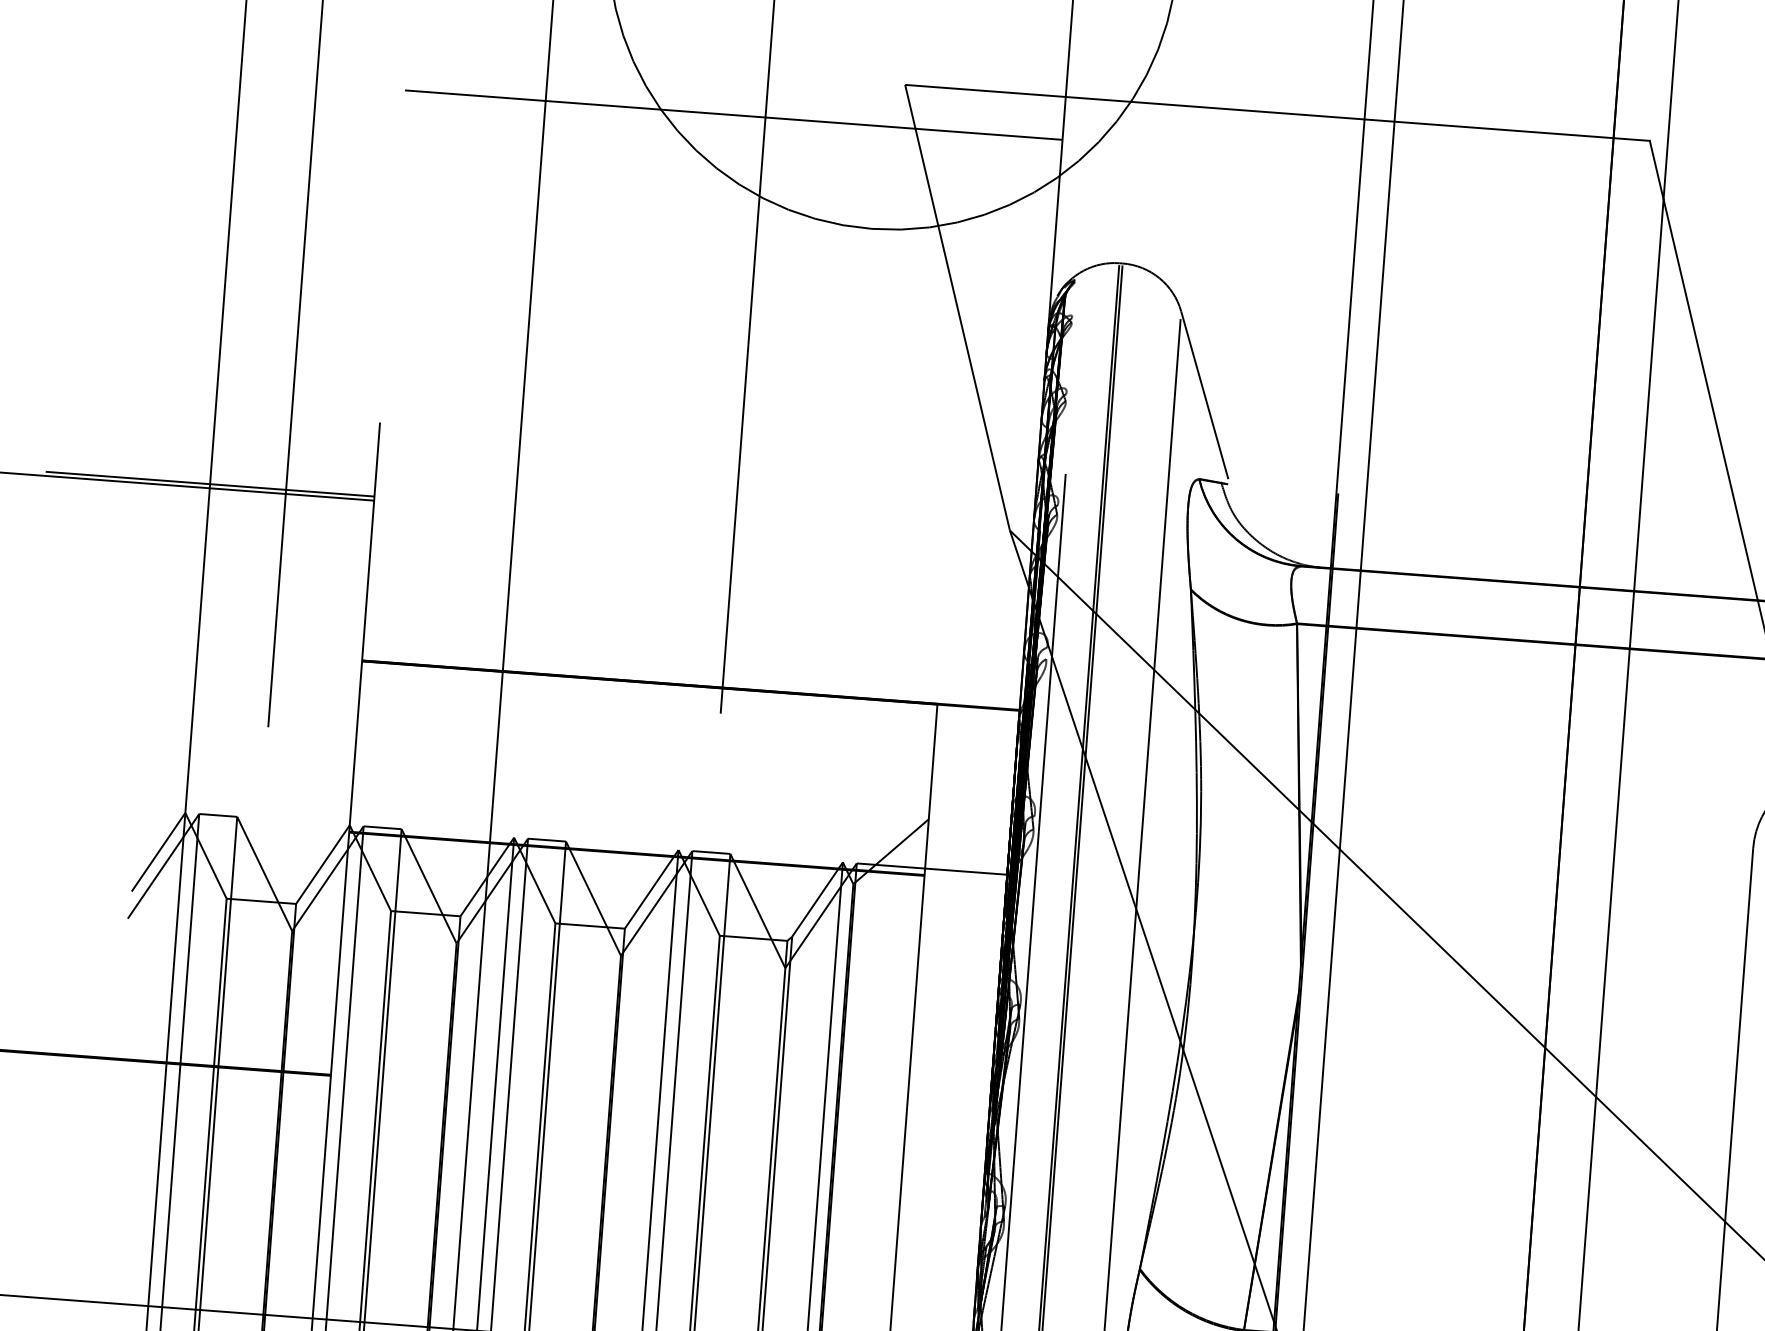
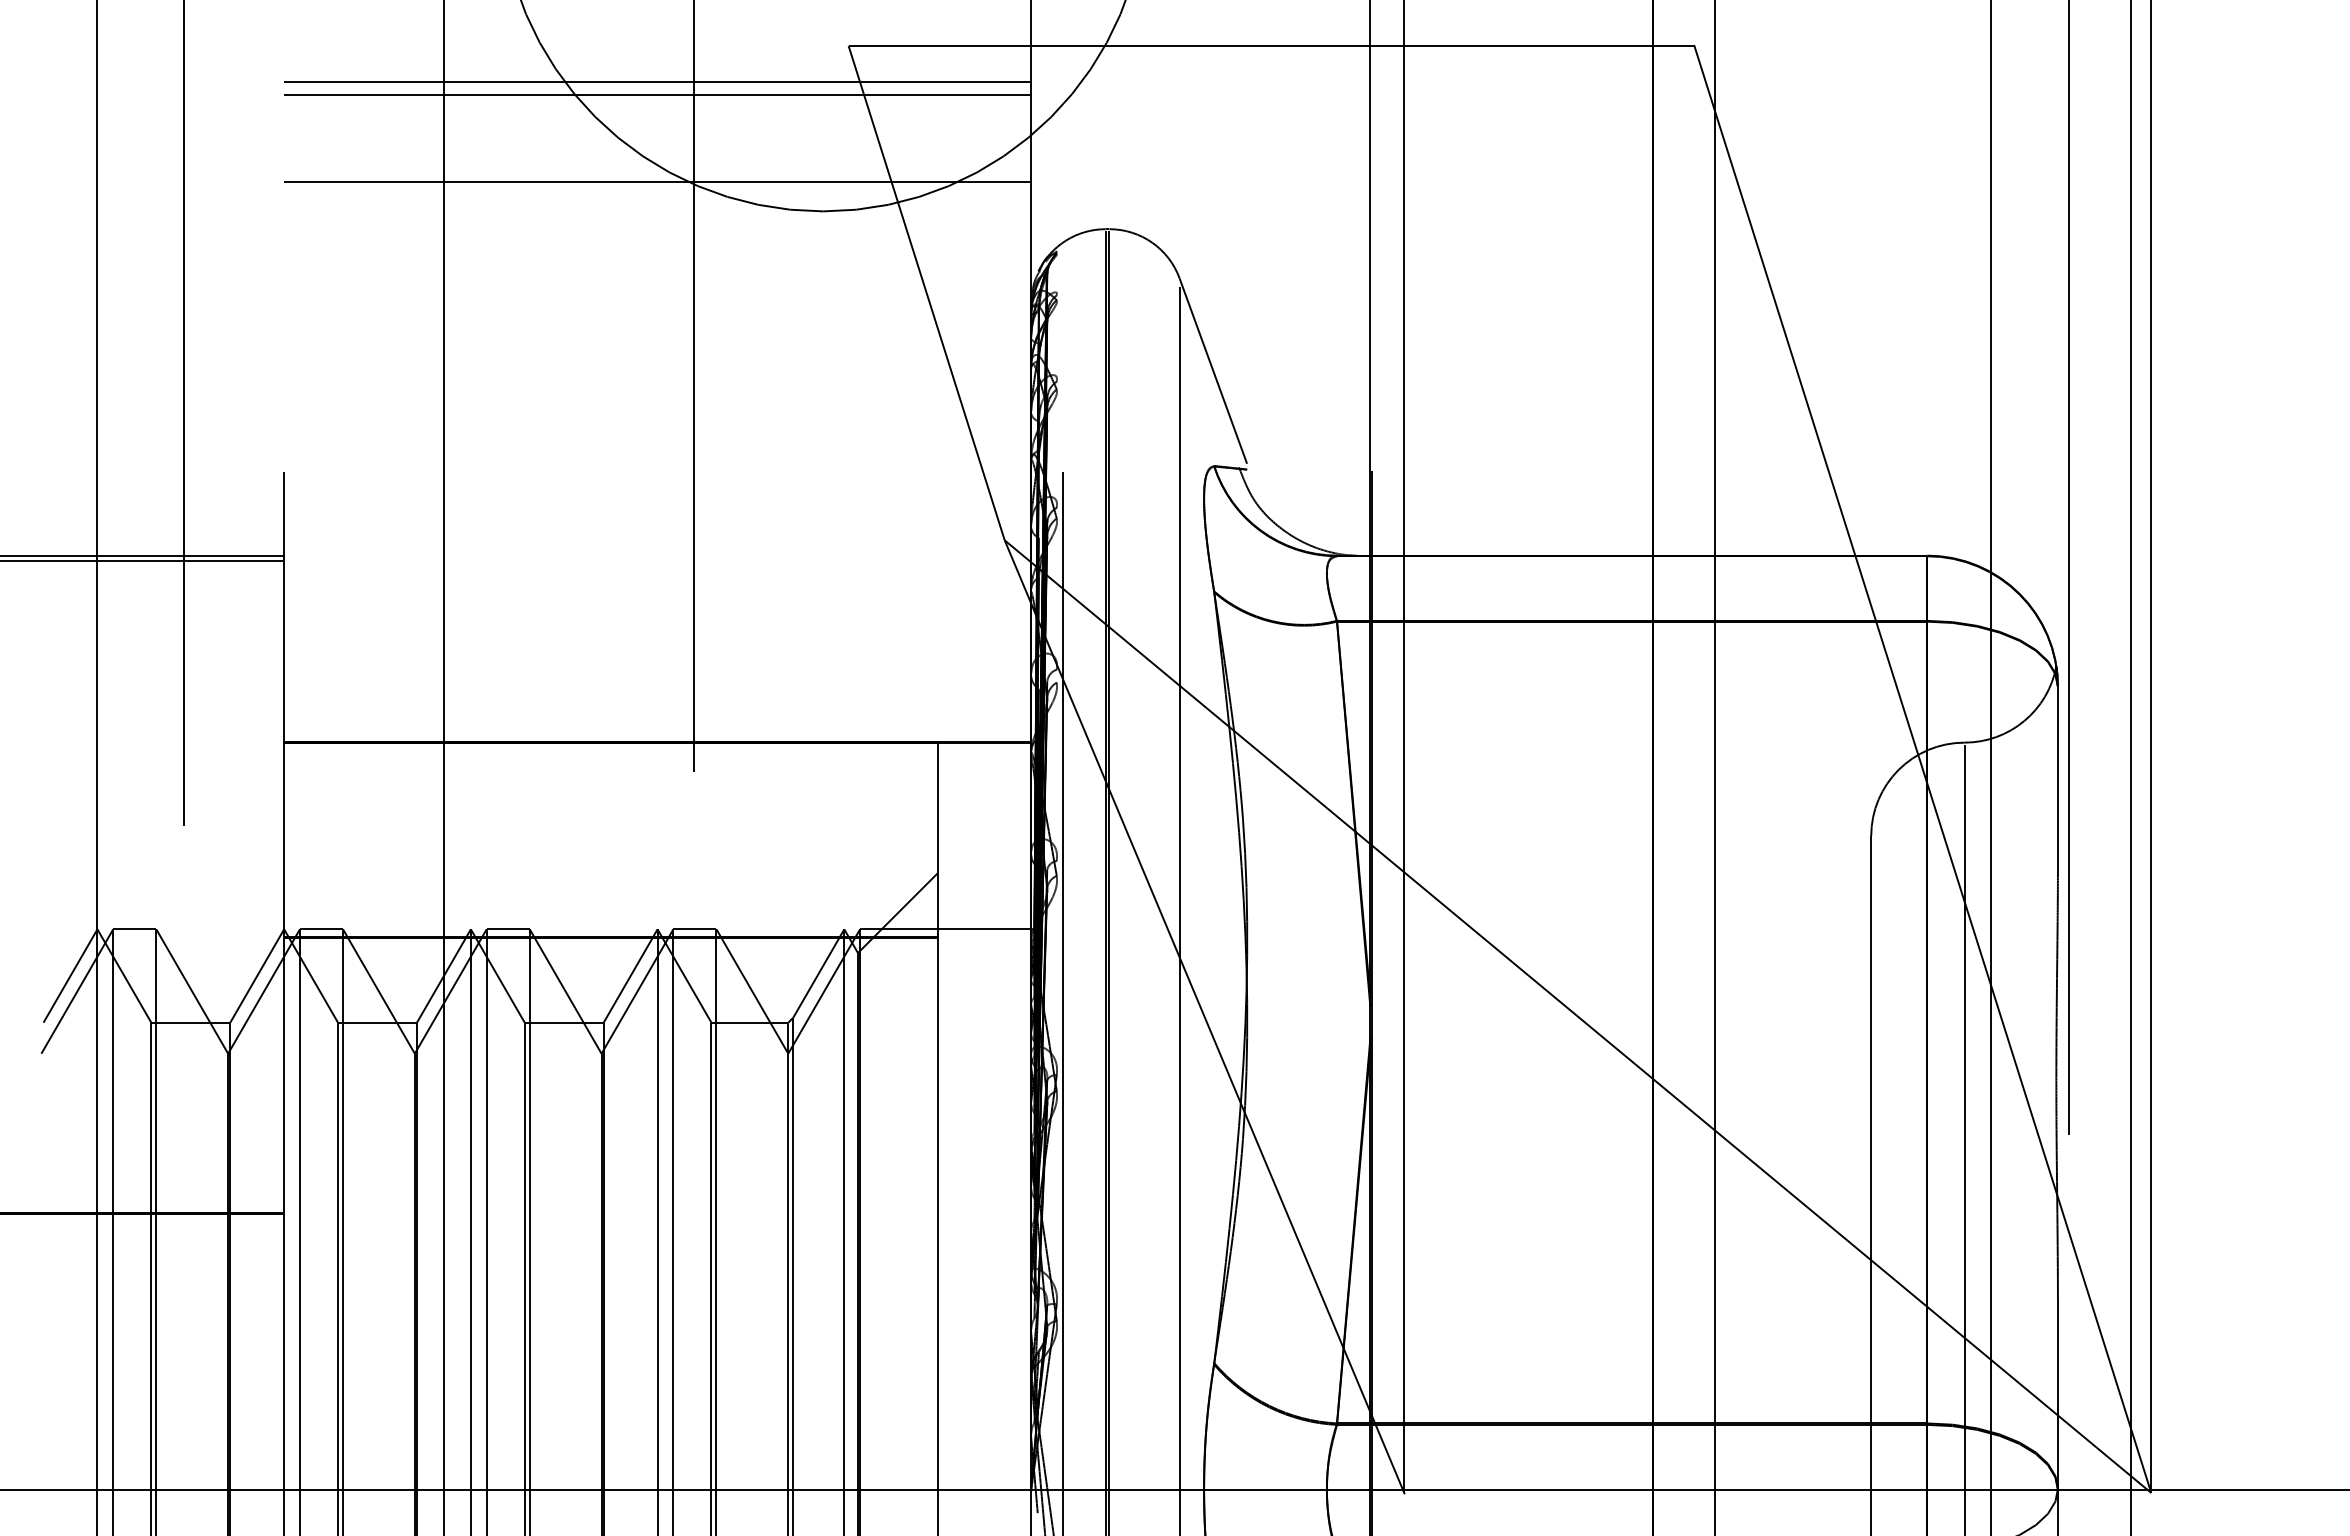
line: (734, 104) -> (657, 82), added
line: (727, 192) -> (657, 182), added

